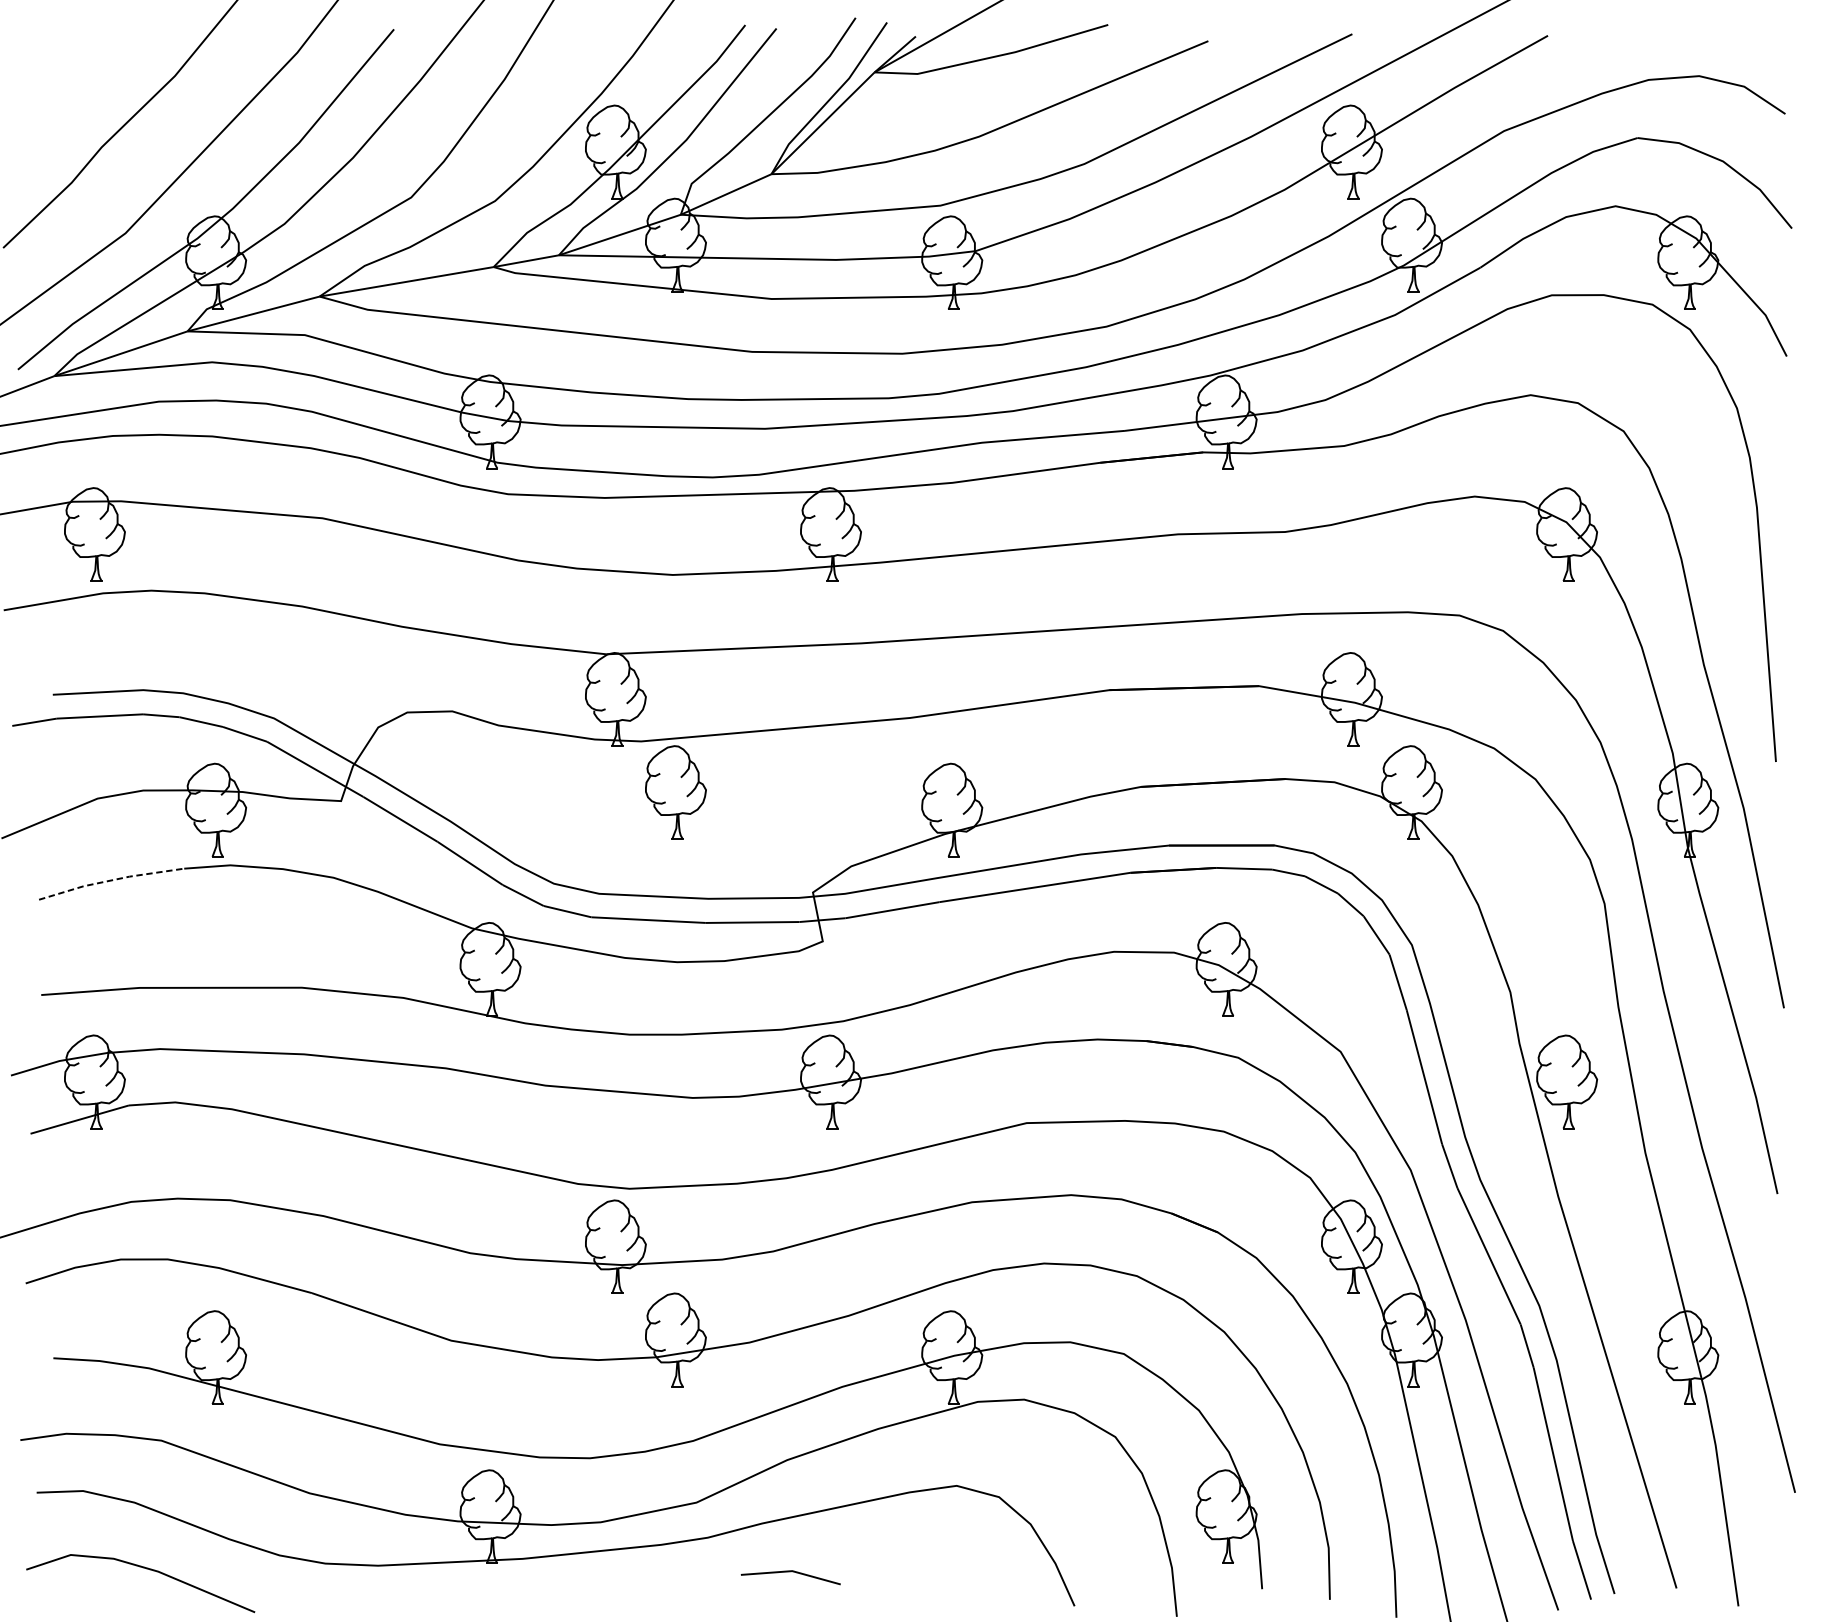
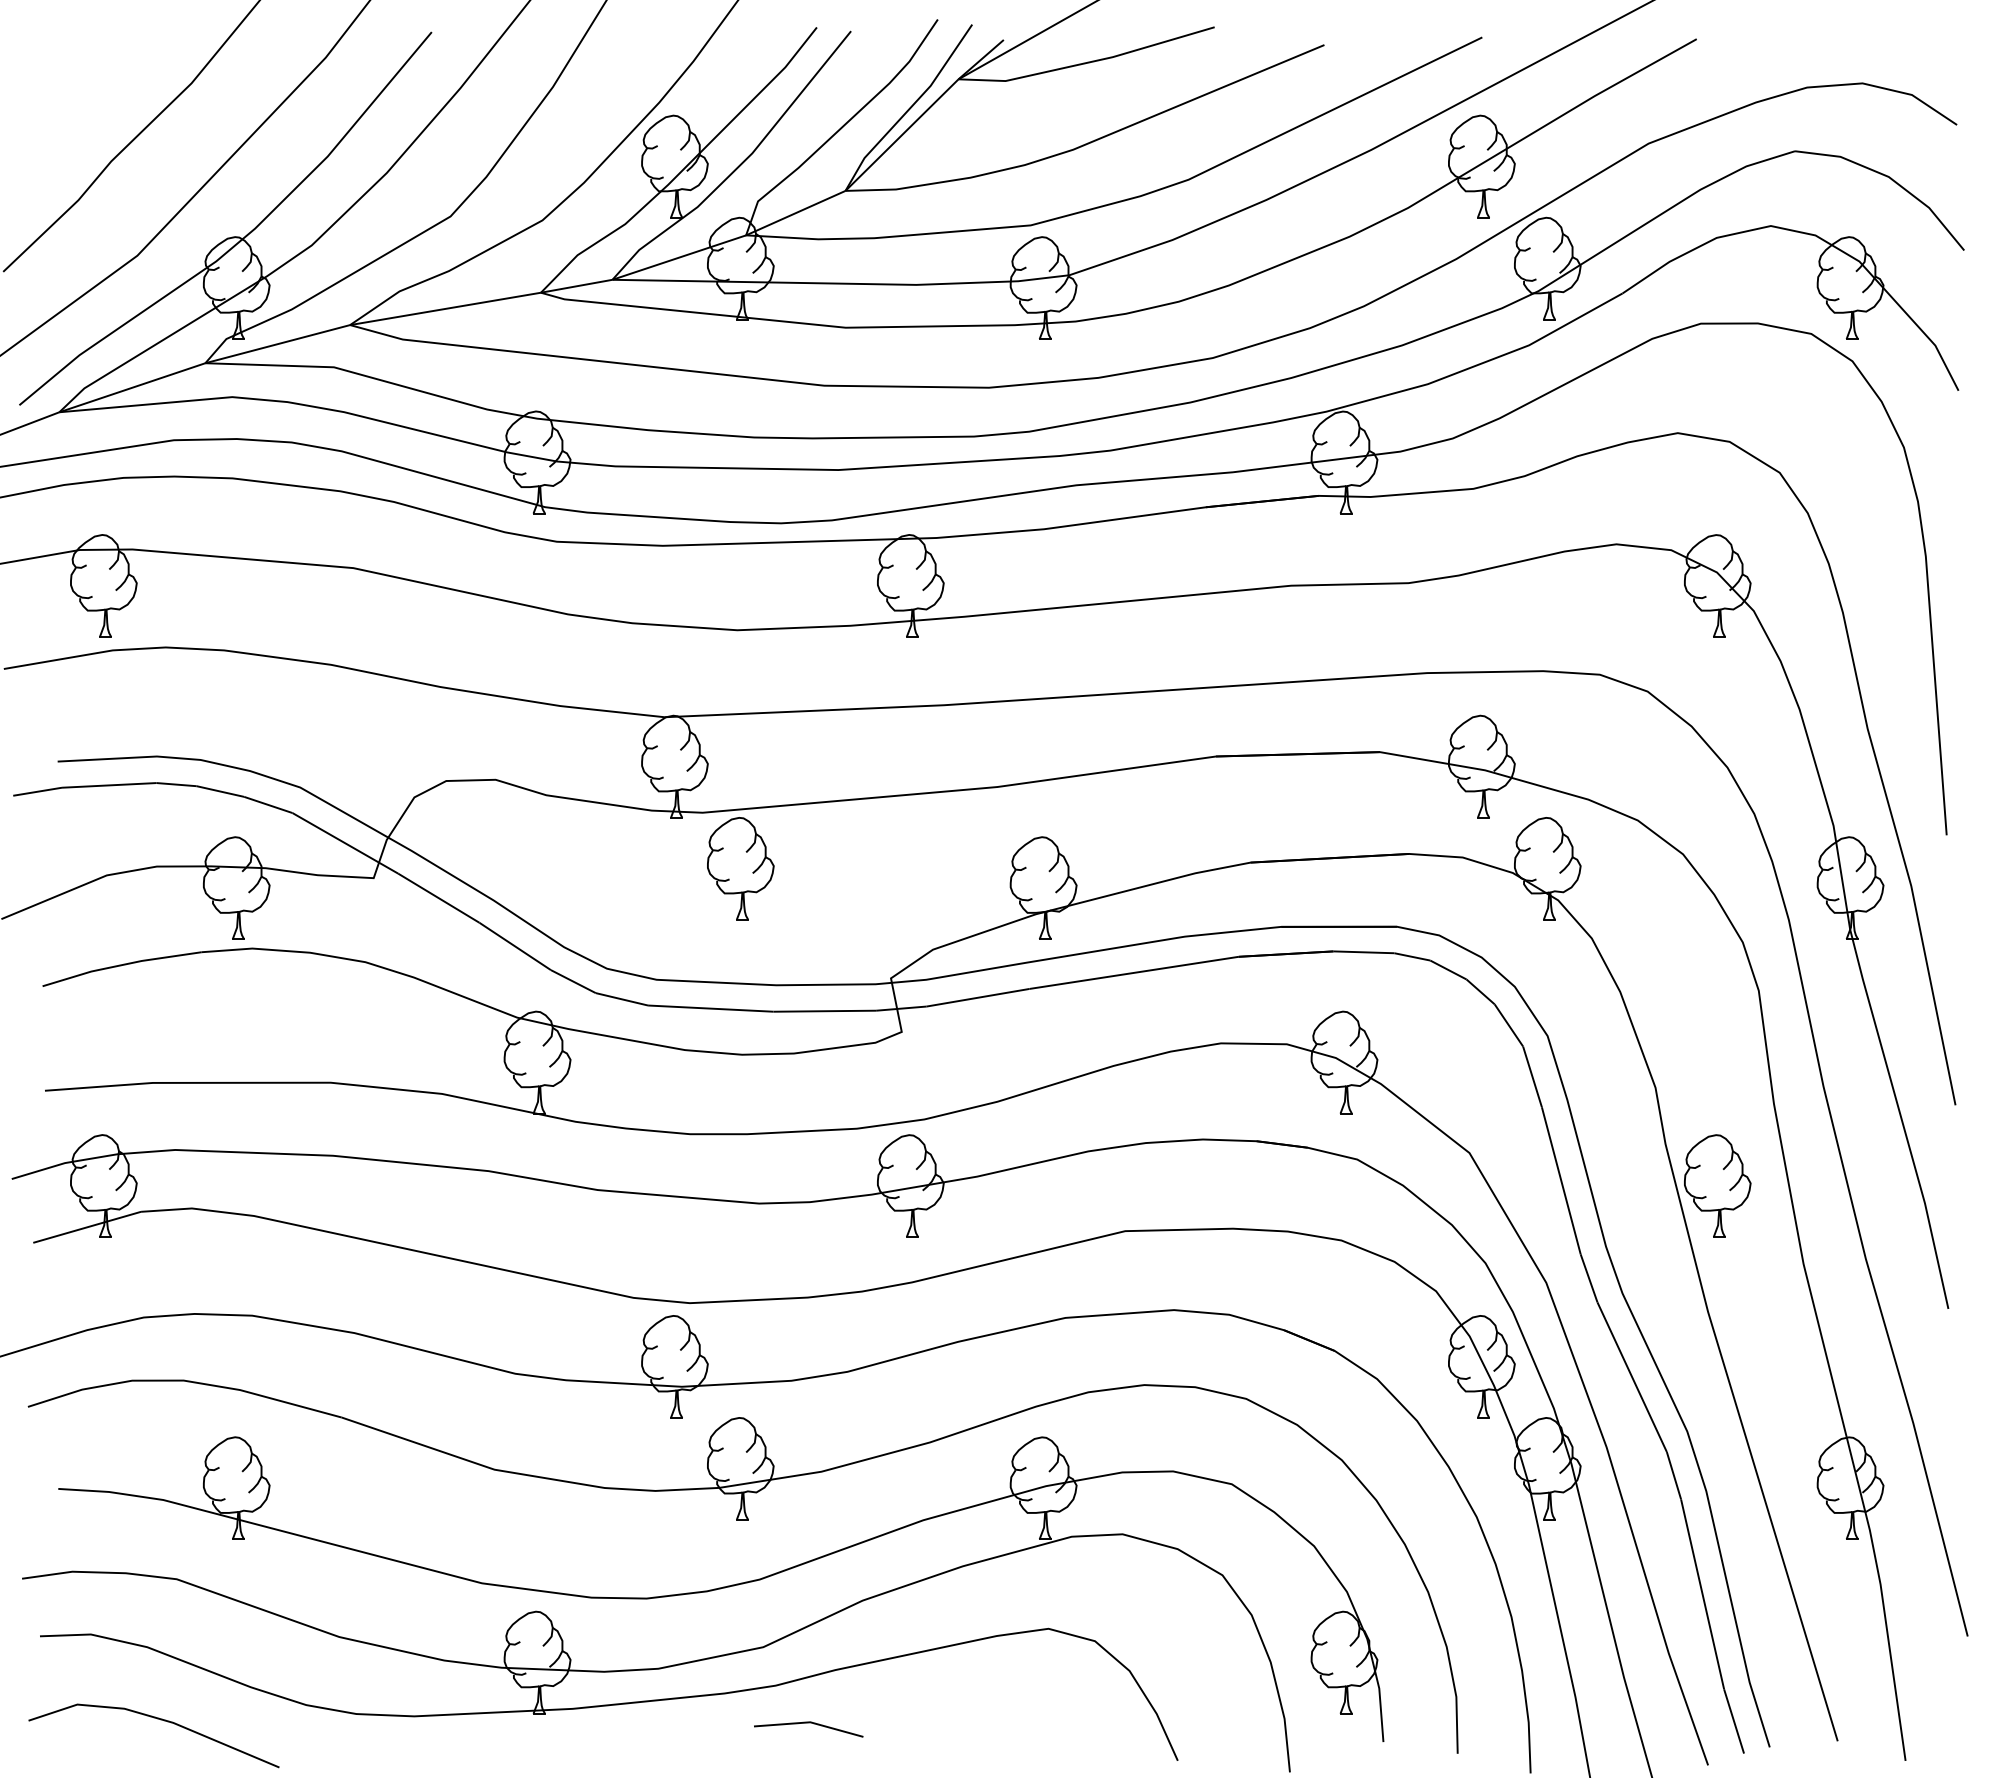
line: (111, 880) -> (121, 965), dashed -> solid
line: (790, 1572) -> (808, 1723), moved

